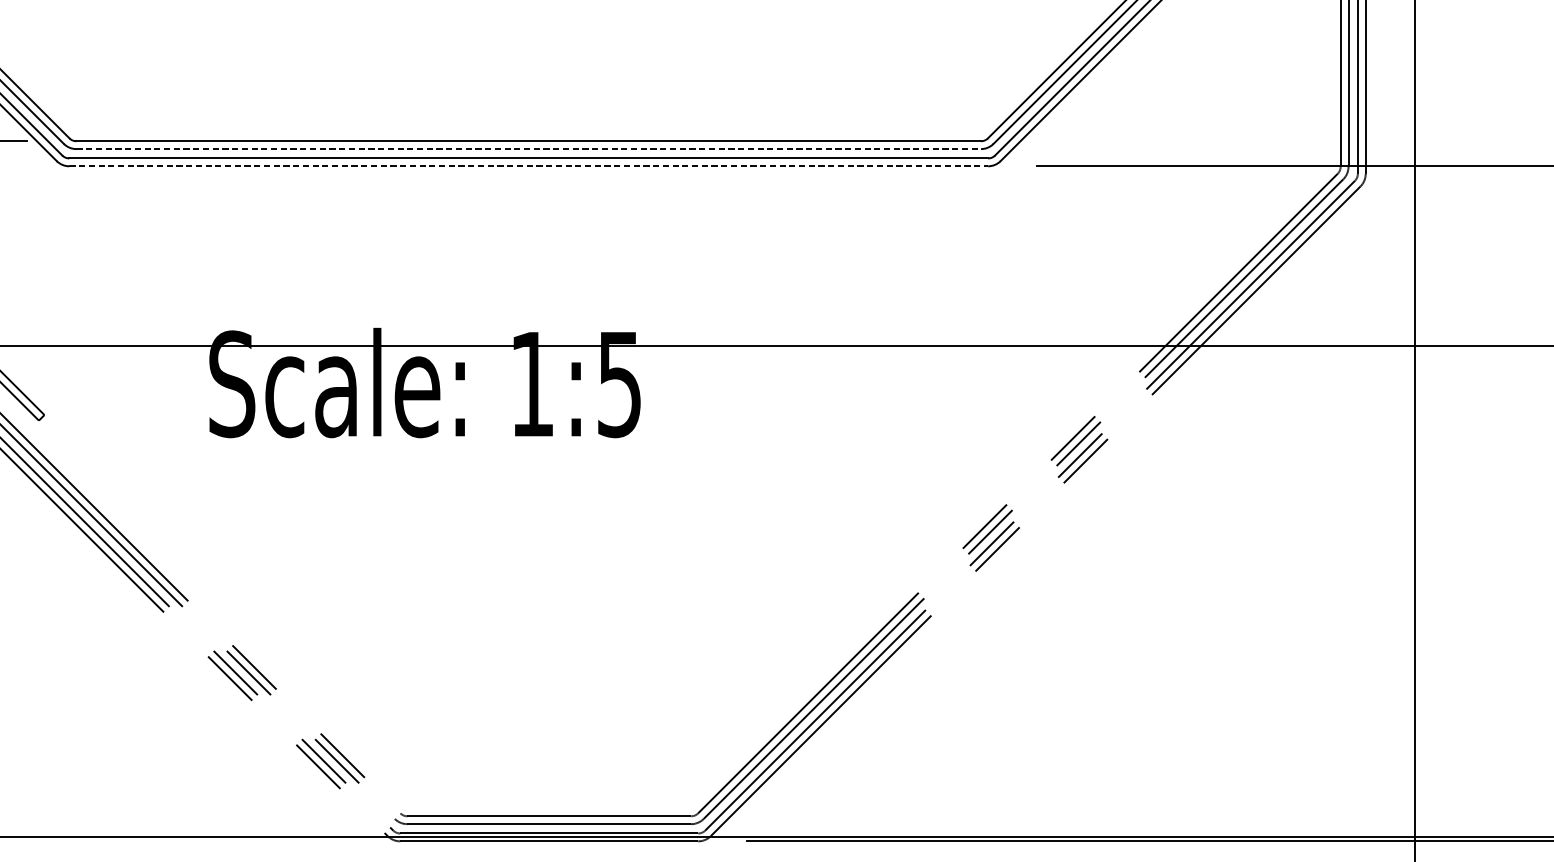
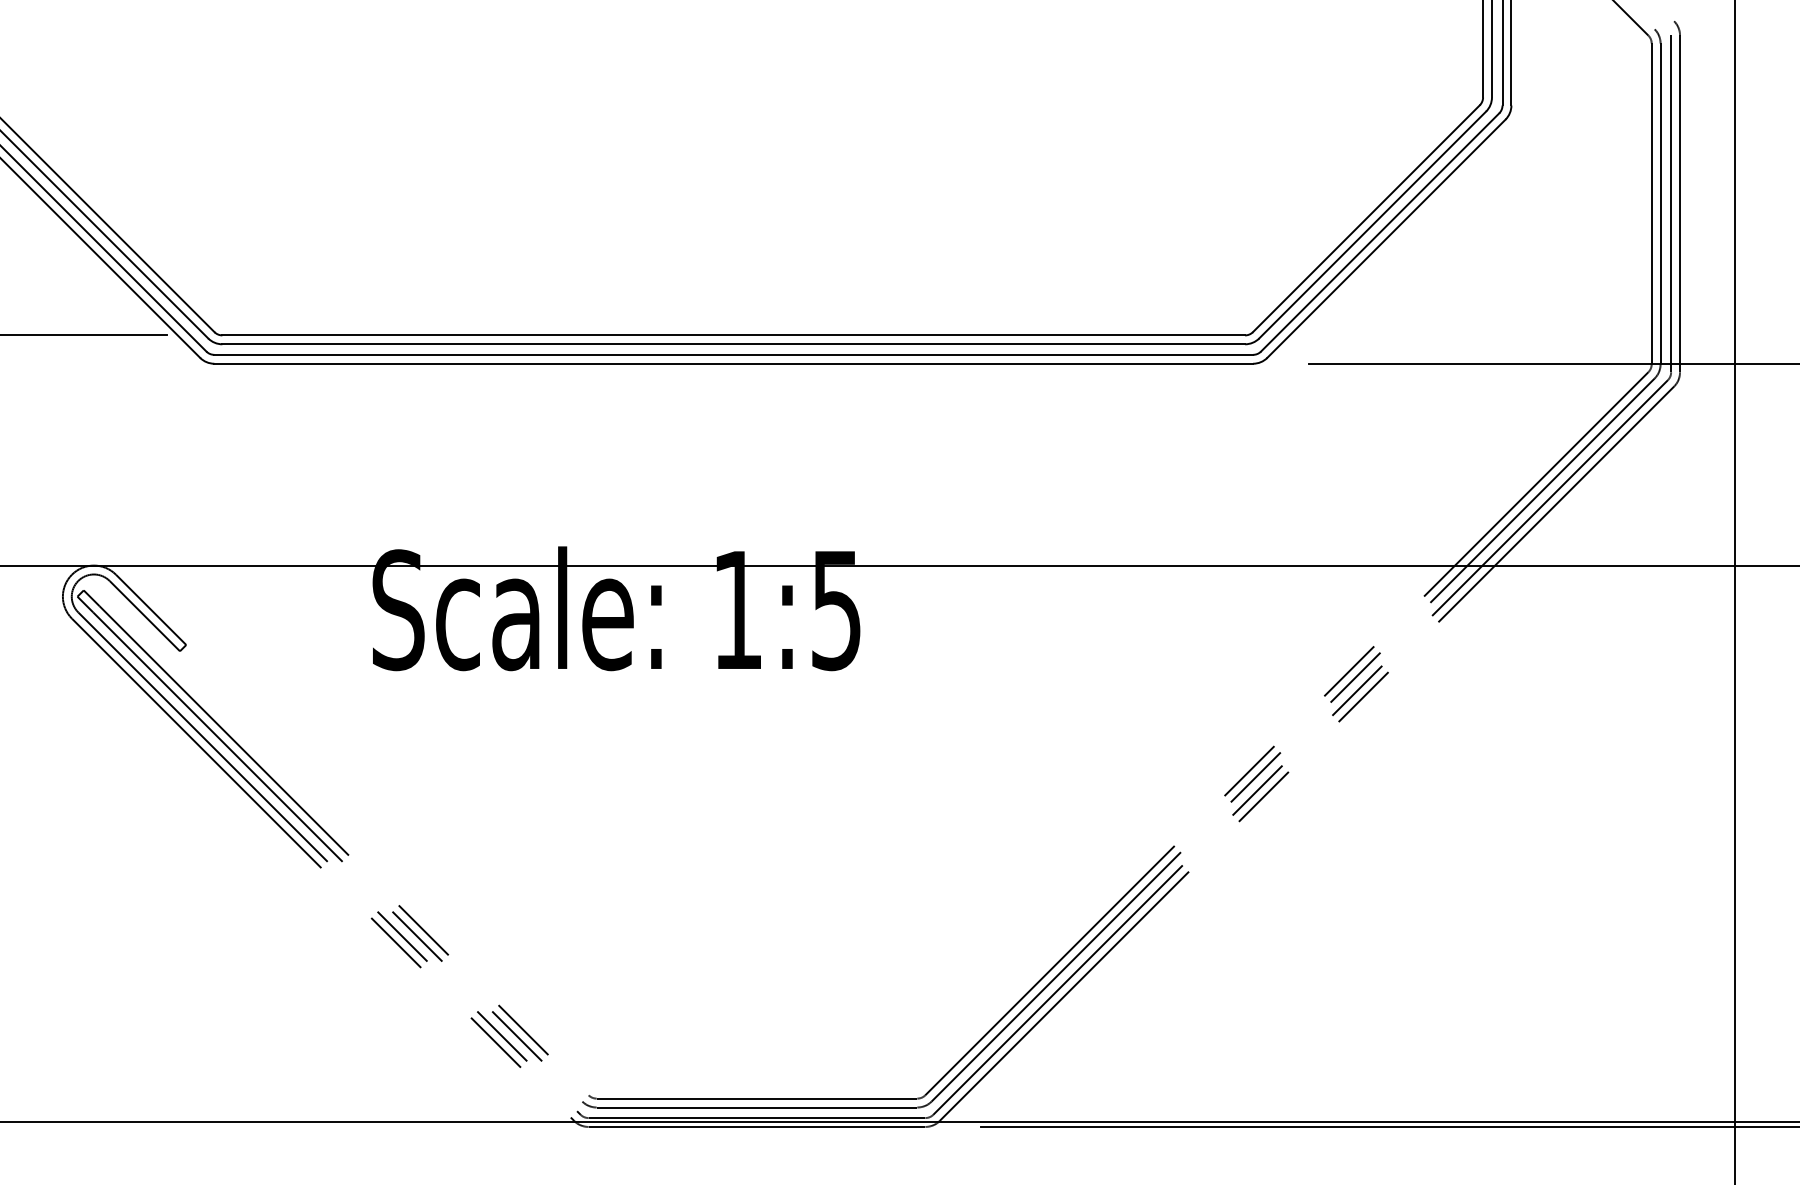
line: (529, 149) -> (734, 344), dashed -> solid
line: (529, 166) -> (734, 363), dashed -> solid

